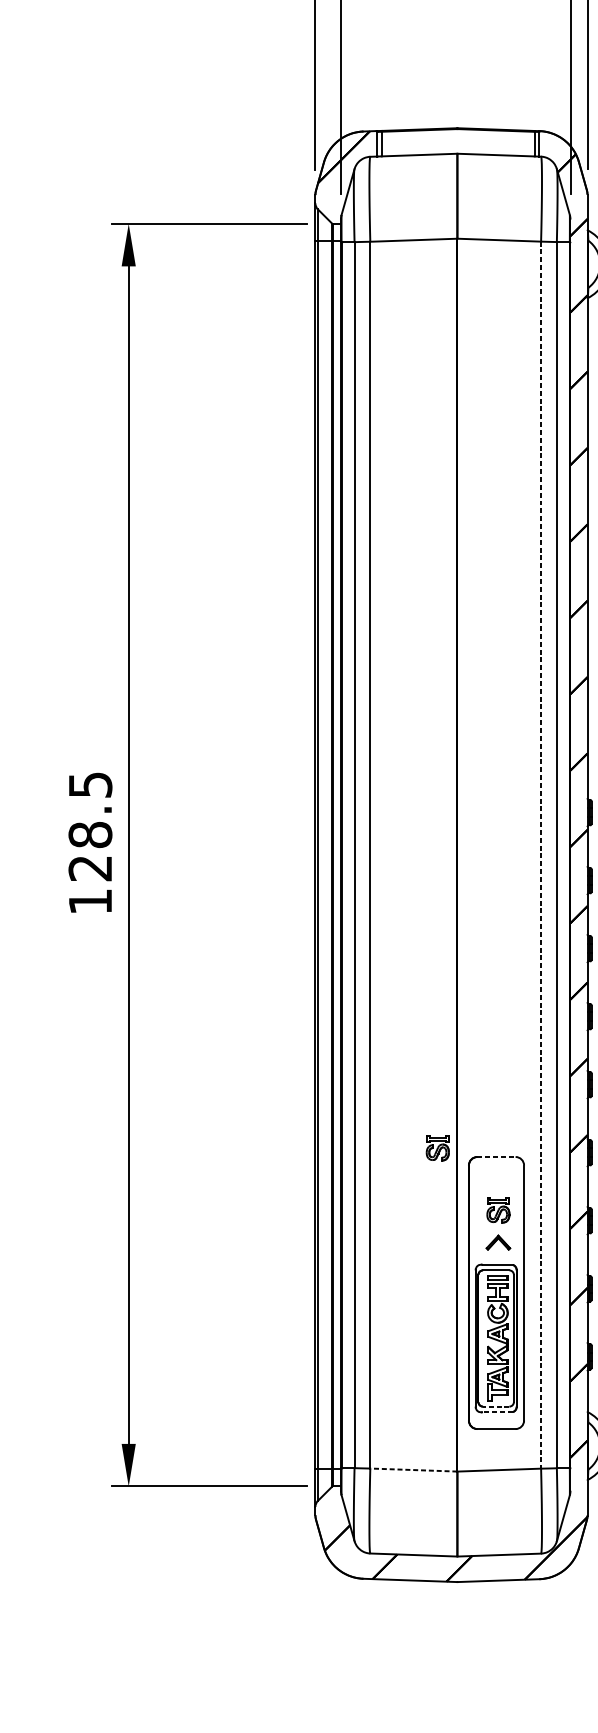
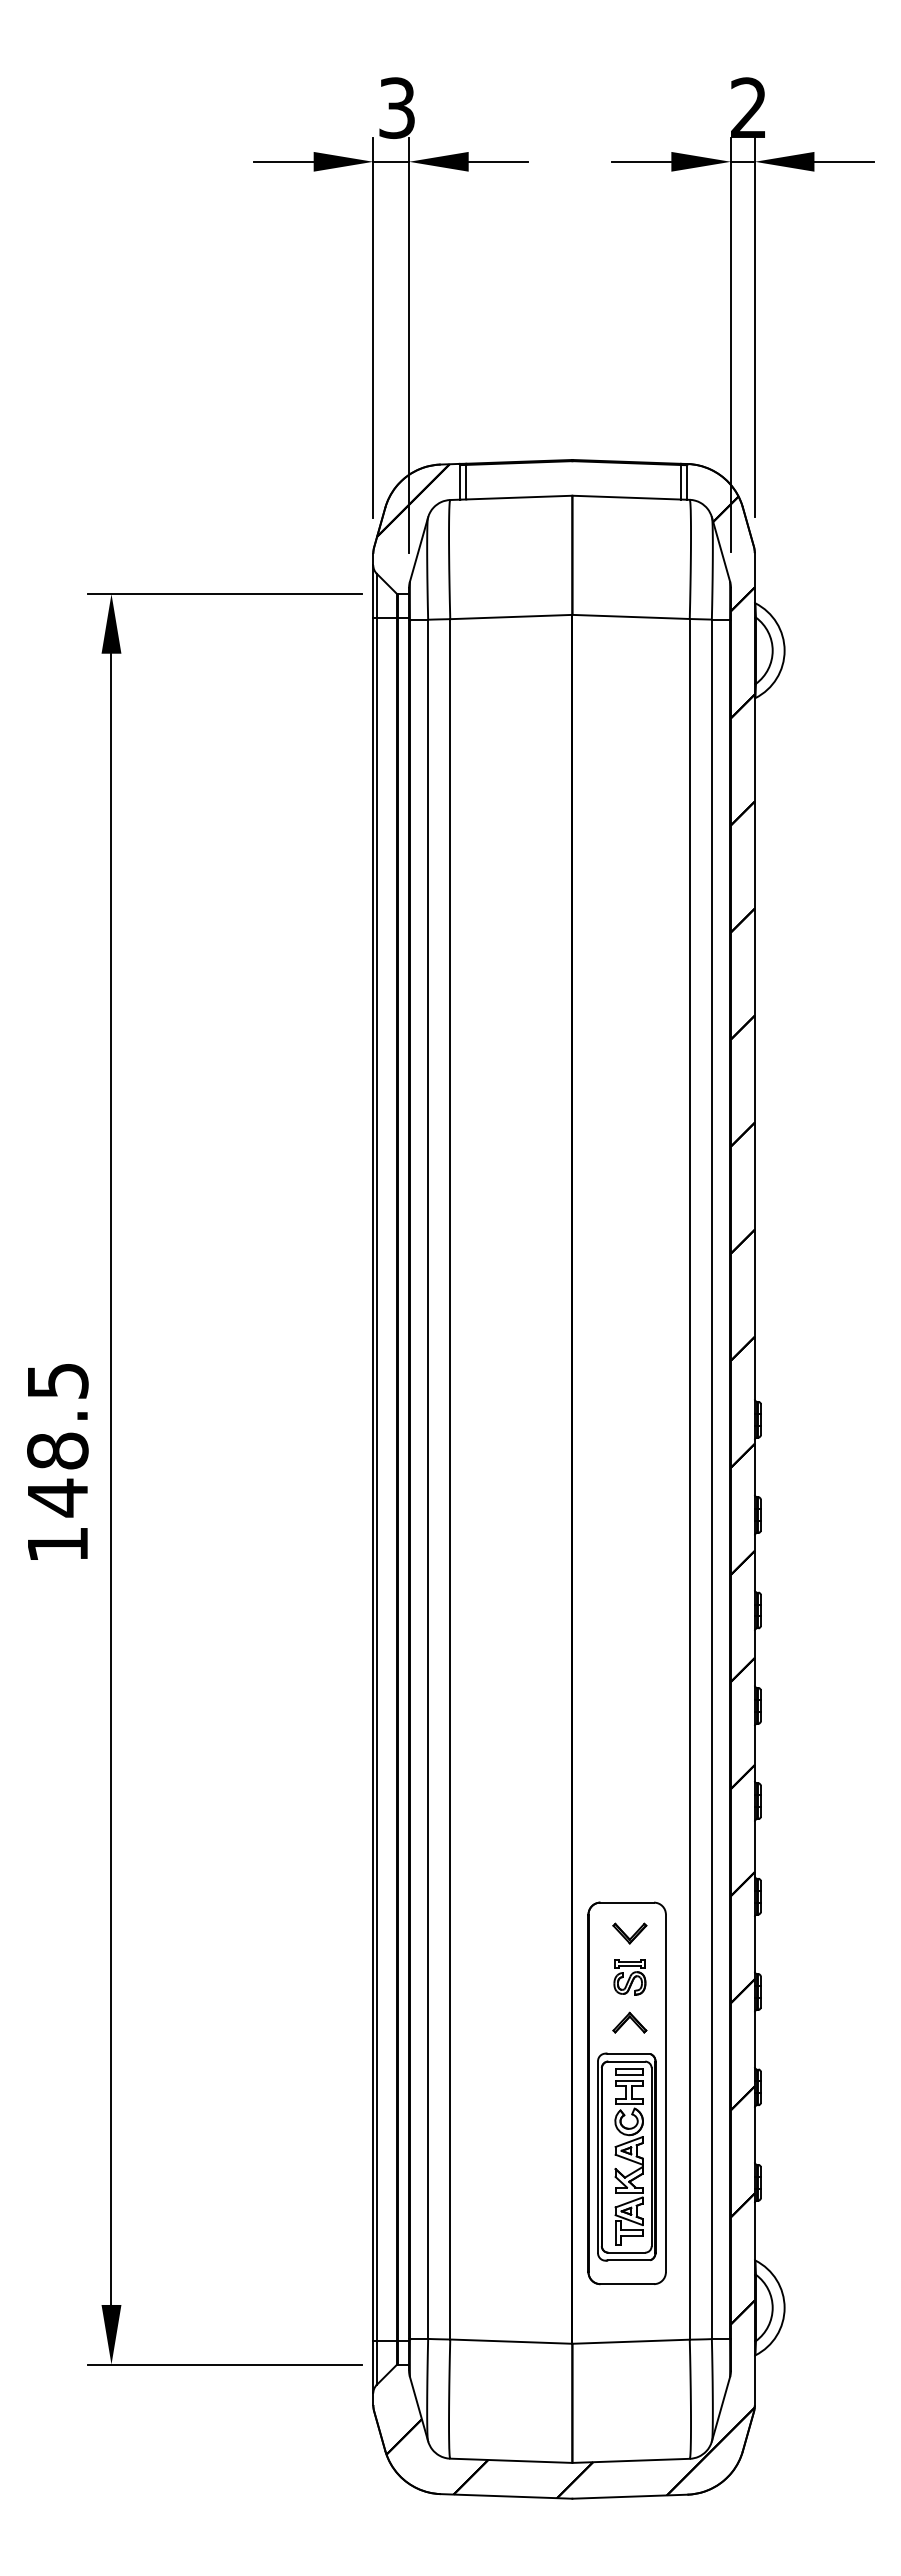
line: (540, 855) -> (689, 1479), dashed -> solid
text: (90, 868) -> (57, 1497), 128.5 -> 148.5
part: (437, 1148) -> (544, 1890), removed
line: (496, 1156) -> (627, 1902), dashed -> solid
part: (498, 1179) -> (629, 1933), added
line: (495, 1406) -> (626, 2252), dashed -> solid
line: (497, 1412) -> (628, 2260), dashed -> solid
line: (413, 1469) -> (510, 2341), dashed -> solid

